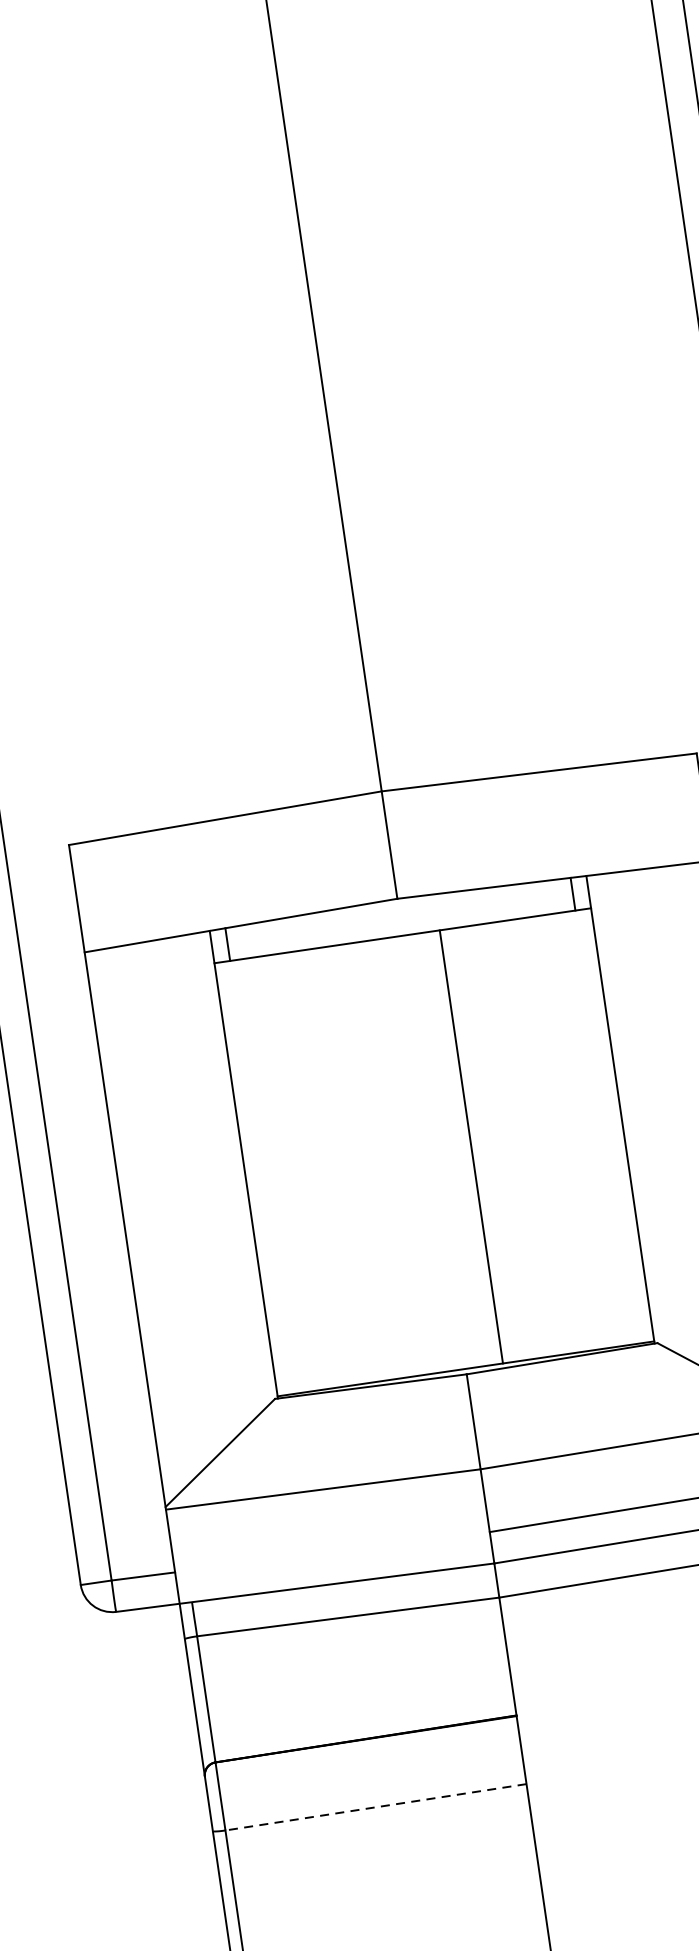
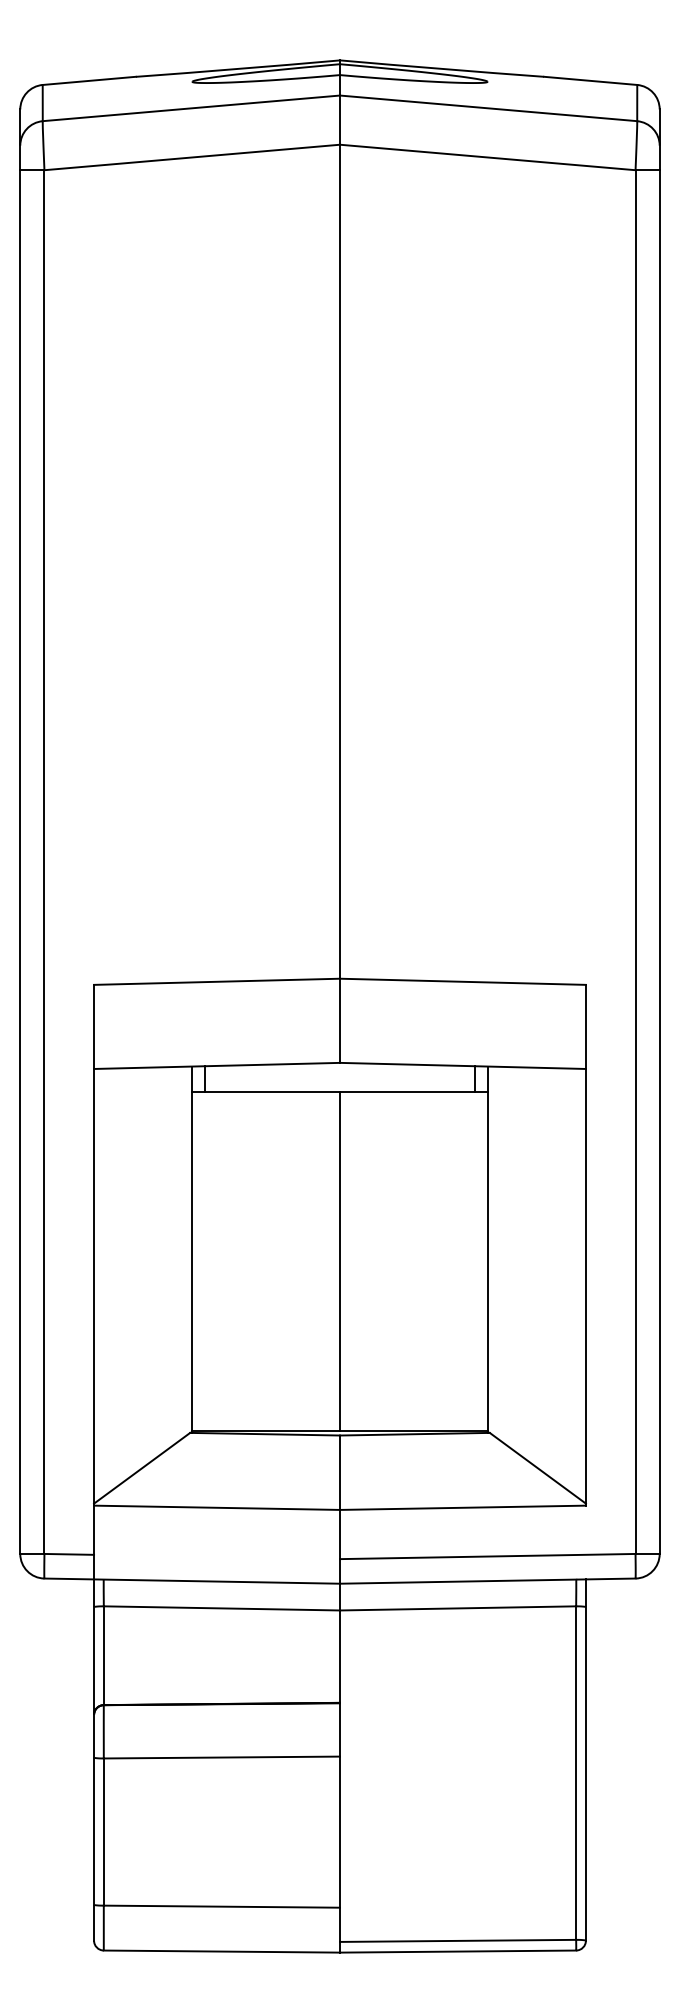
line: (472, 1146) -> (340, 1261), moved
line: (375, 1807) -> (221, 1757), dashed -> solid

